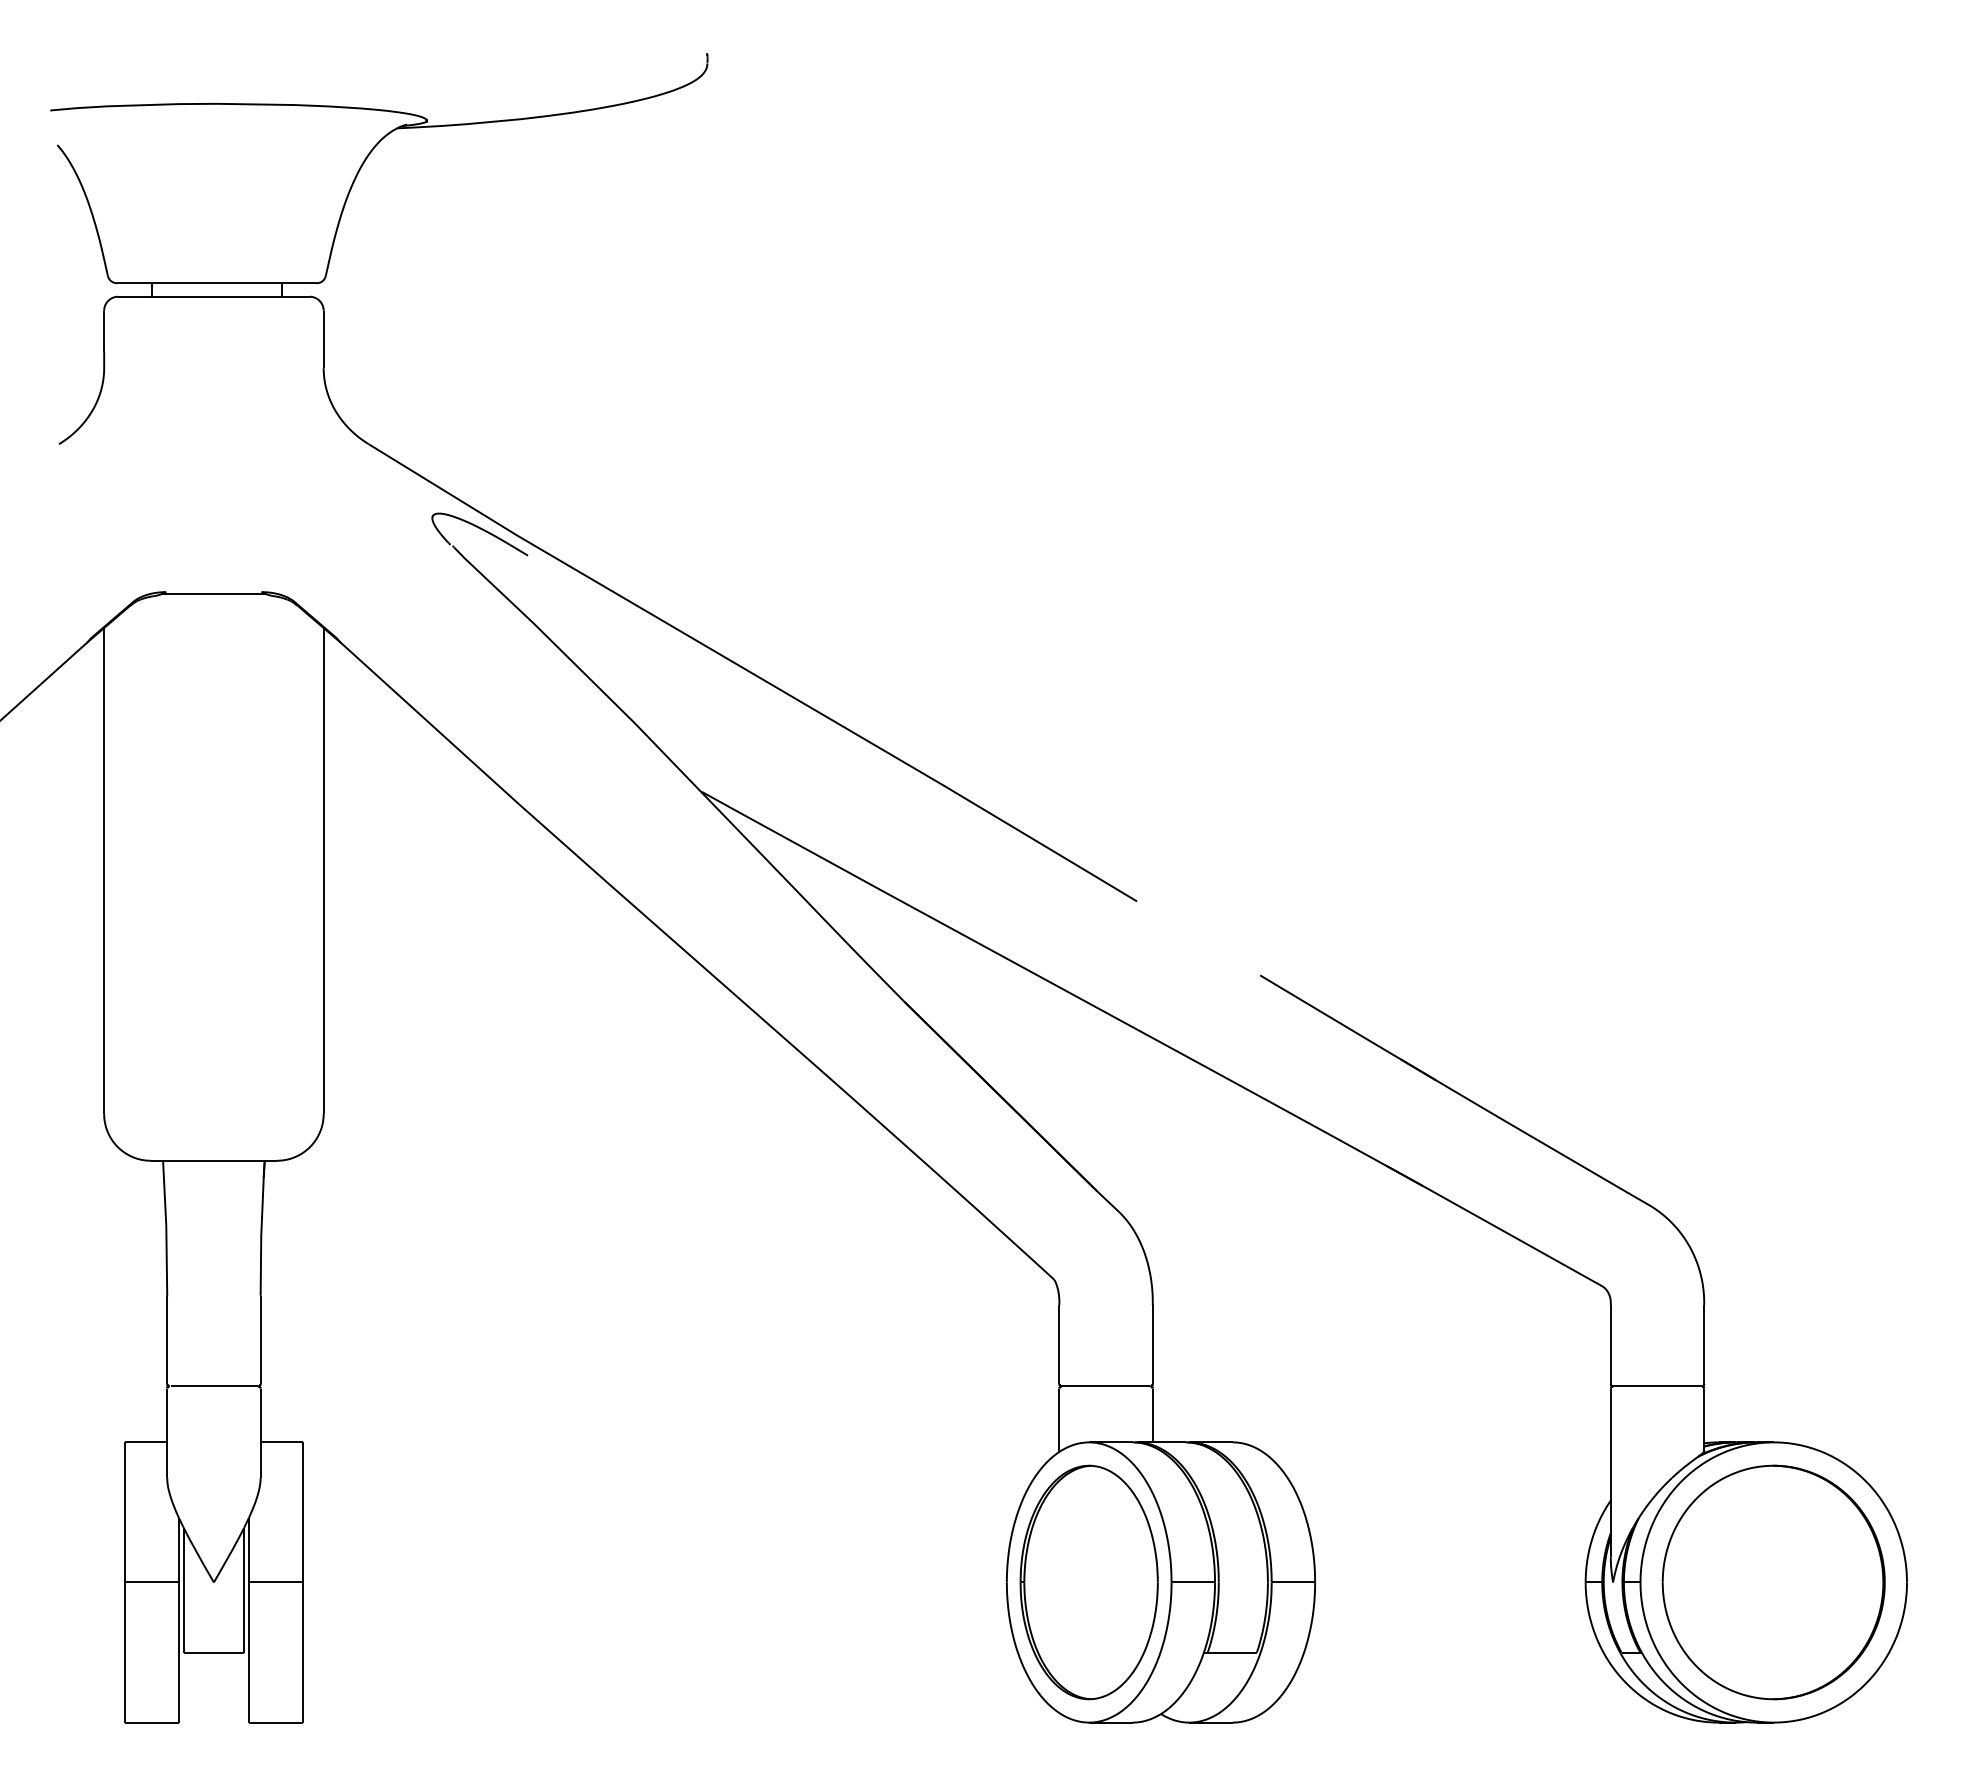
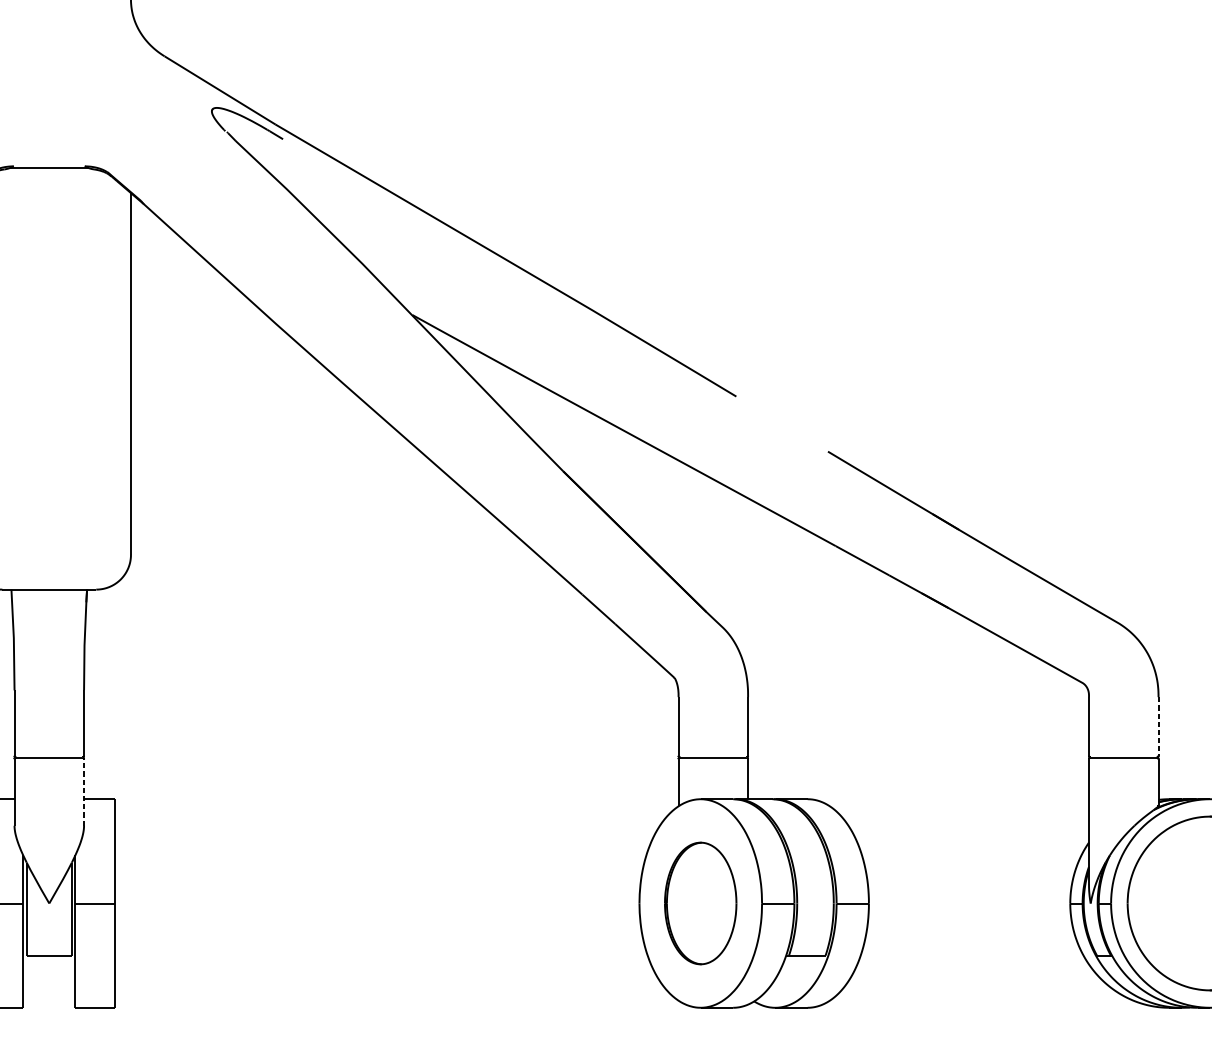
line: (1704, 1345) -> (1158, 727), solid -> dashed
line: (260, 1433) -> (83, 792), solid -> dashed
part: (1088, 1582) -> (700, 903), size x0.7

